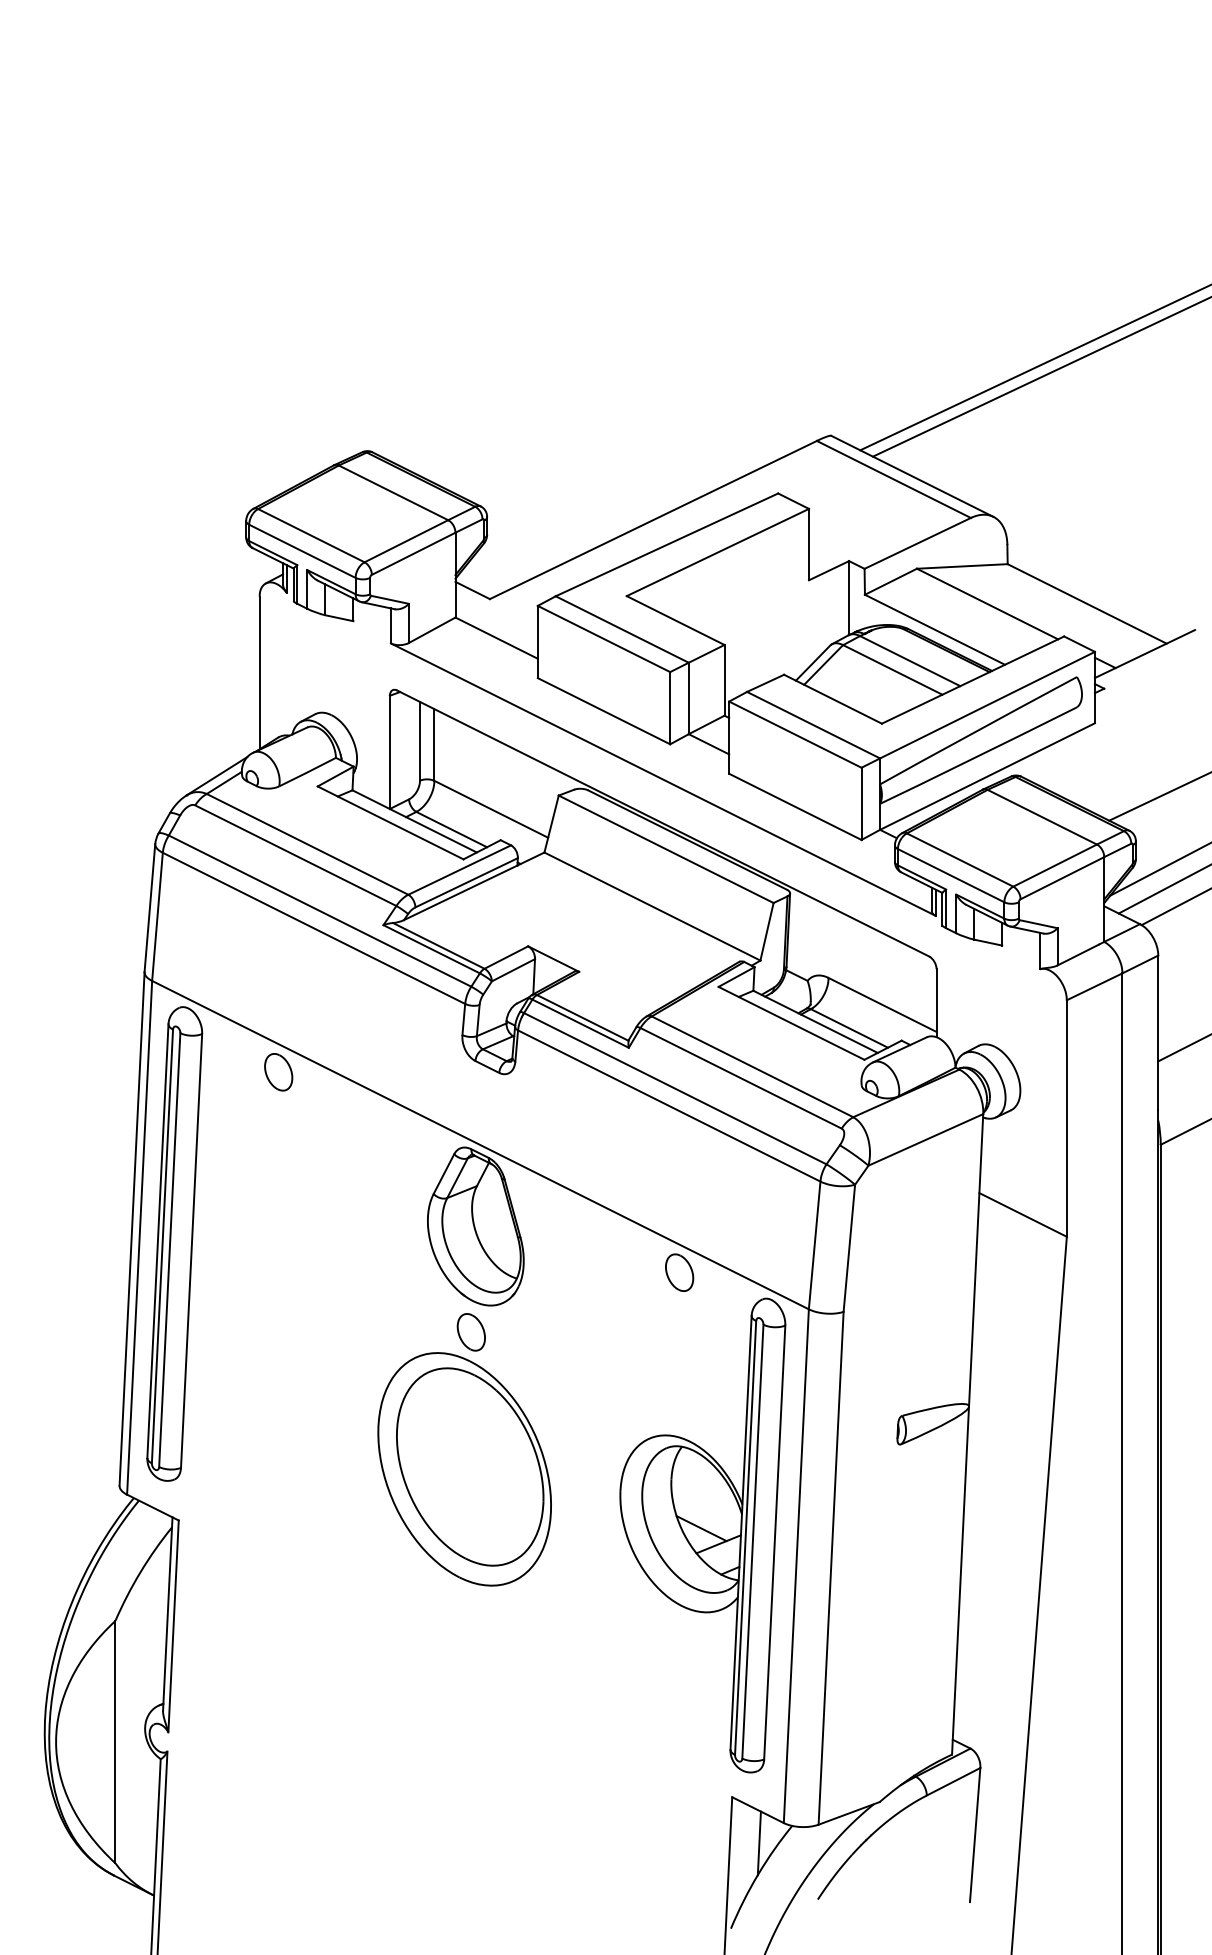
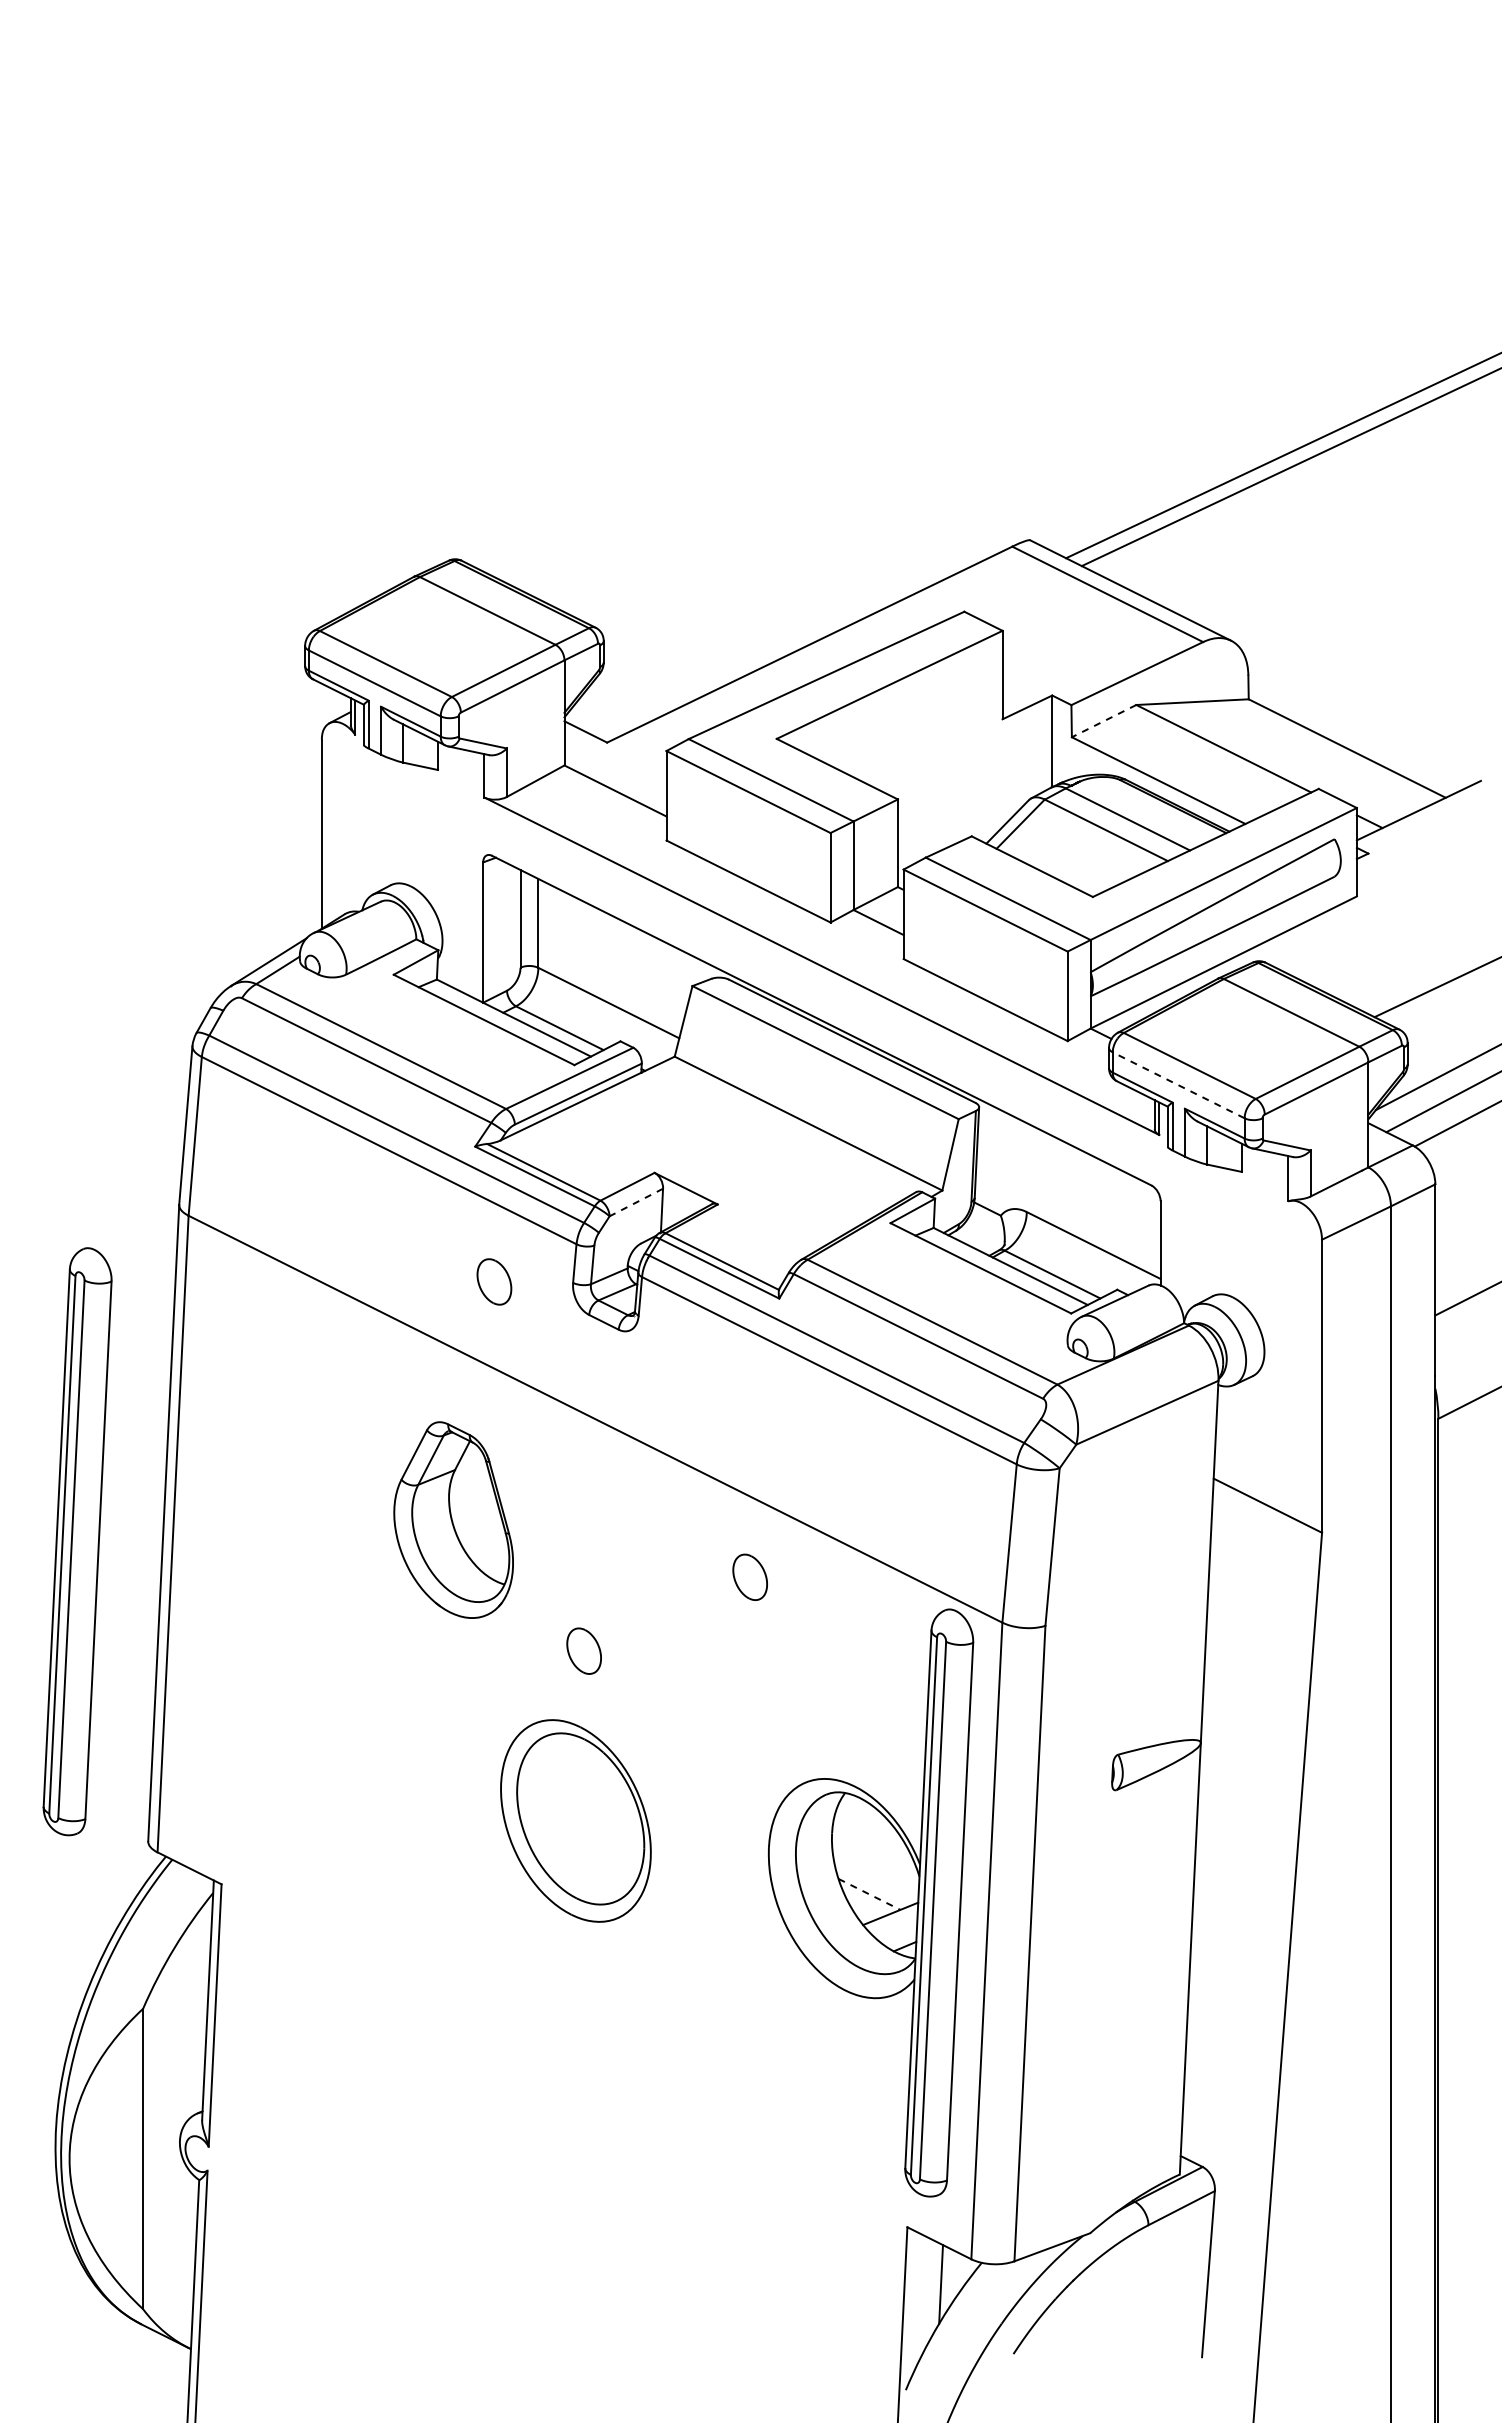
line: (890, 582) -> (1103, 721), solid -> dashed
line: (950, 875) -> (1178, 1085), solid -> dashed
line: (512, 970) -> (635, 1202), solid -> dashed
part: (278, 1071) -> (494, 1281), moved
part: (475, 1226) -> (453, 1519), moved
part: (174, 1243) -> (77, 1541), moved
part: (679, 1272) -> (749, 1576), moved
part: (464, 1468) -> (575, 1820), size x0.7
line: (701, 1528) -> (869, 1894), solid -> dashed

